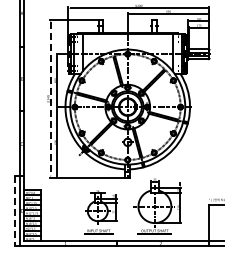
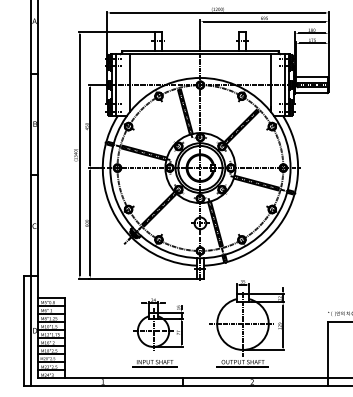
line: (50, 98) -> (79, 154), dashed -> solid
line: (15, 211) -> (24, 331), dashed -> solid

